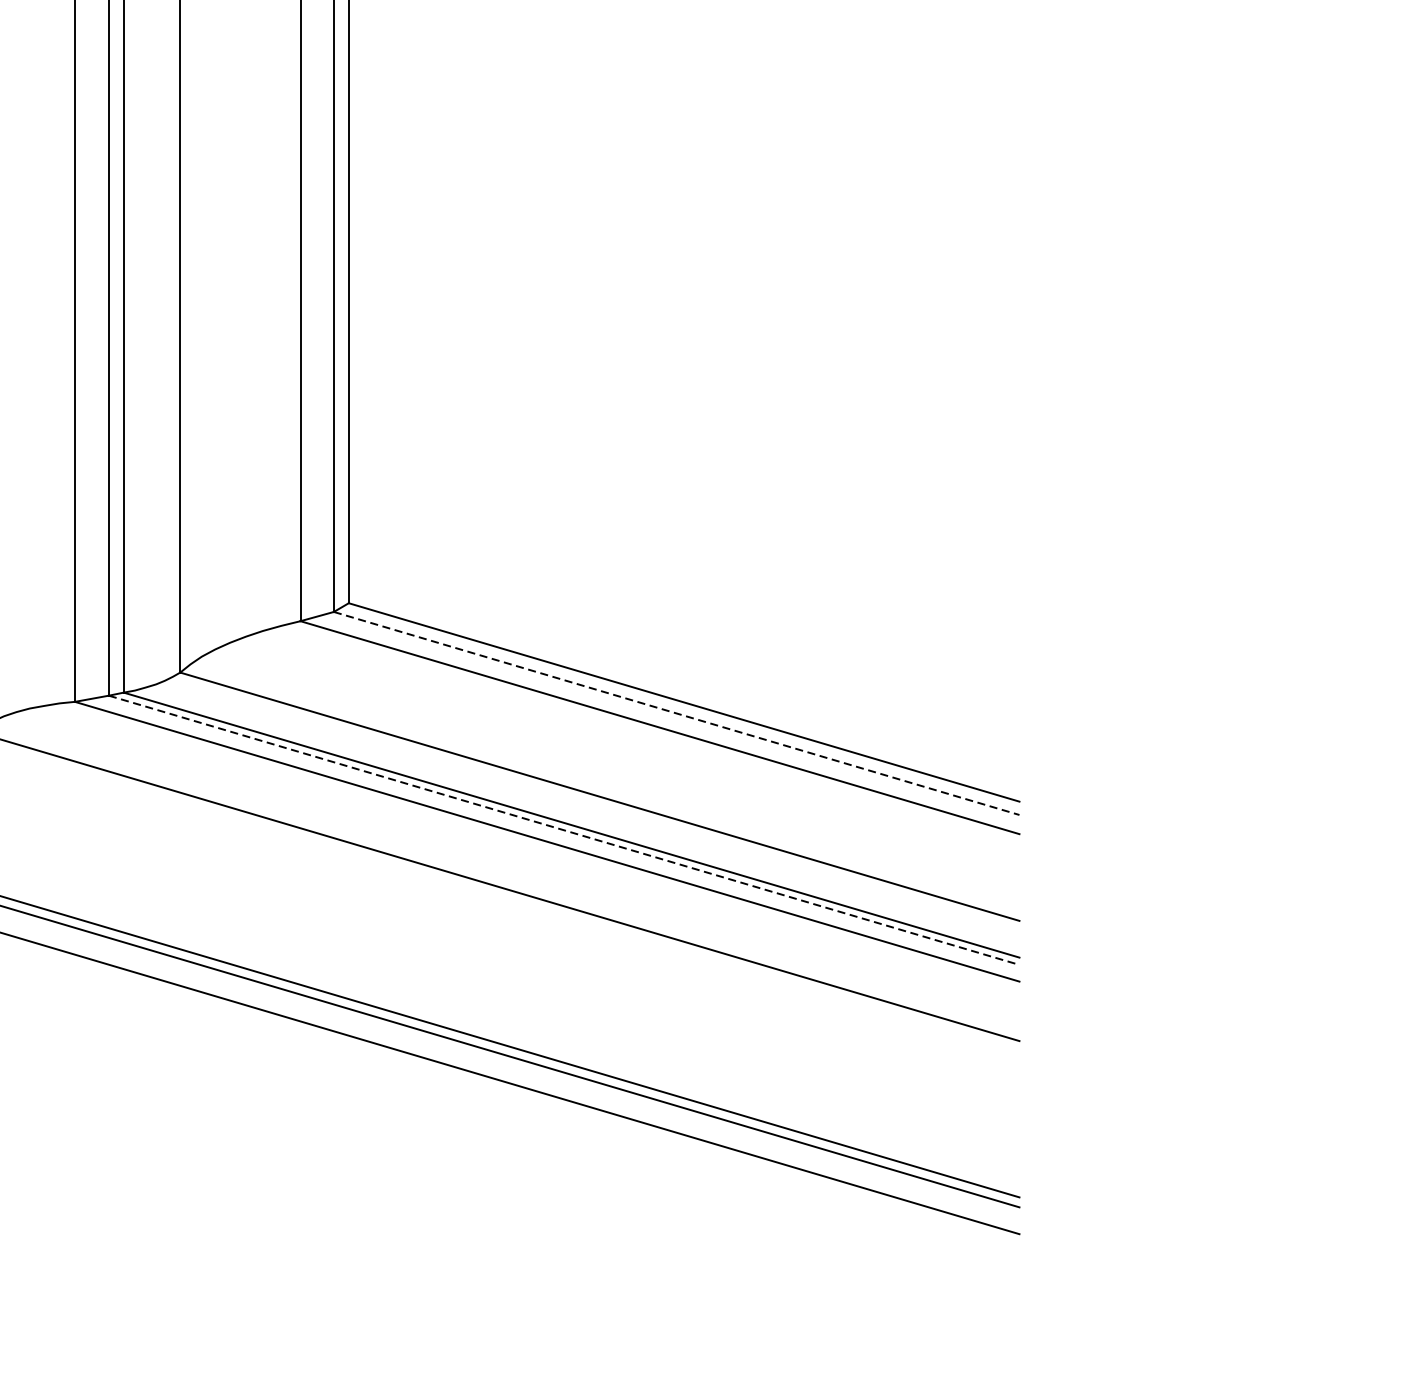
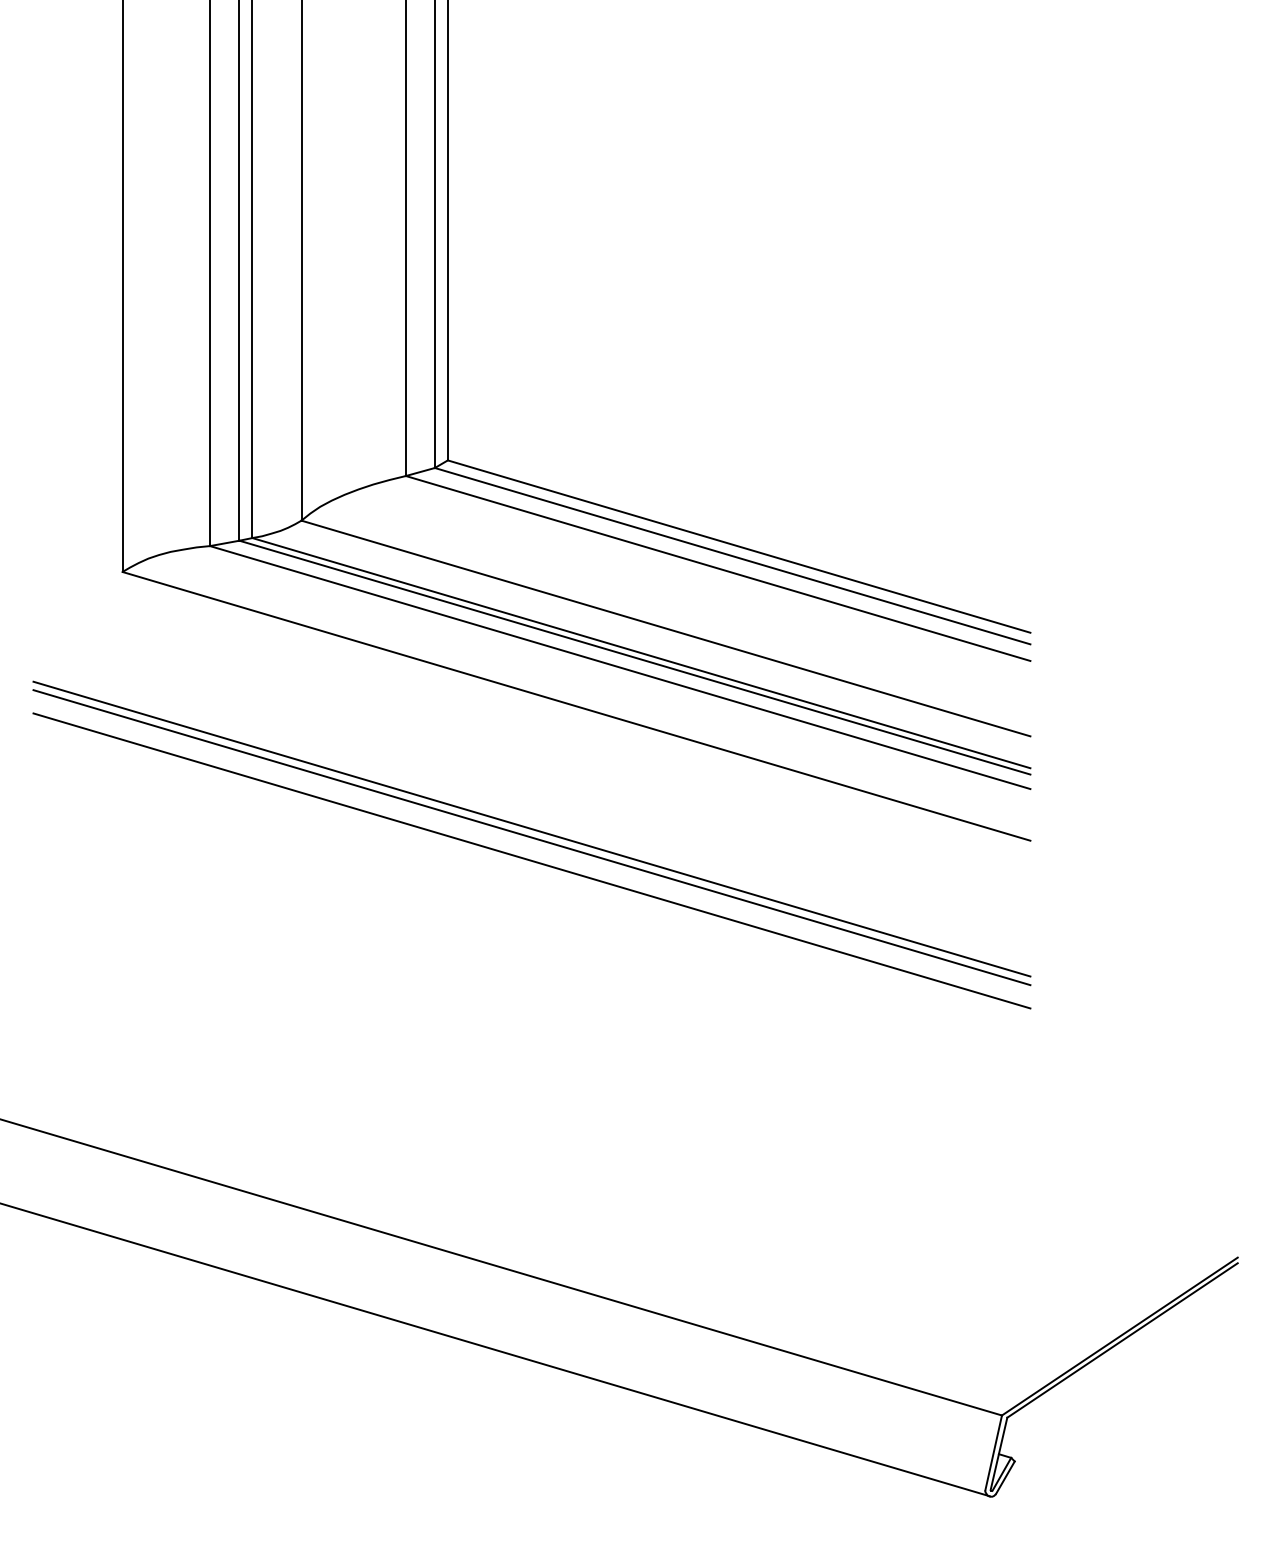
line: (676, 713) -> (732, 556), dashed -> solid
line: (564, 830) -> (635, 657), dashed -> solid

